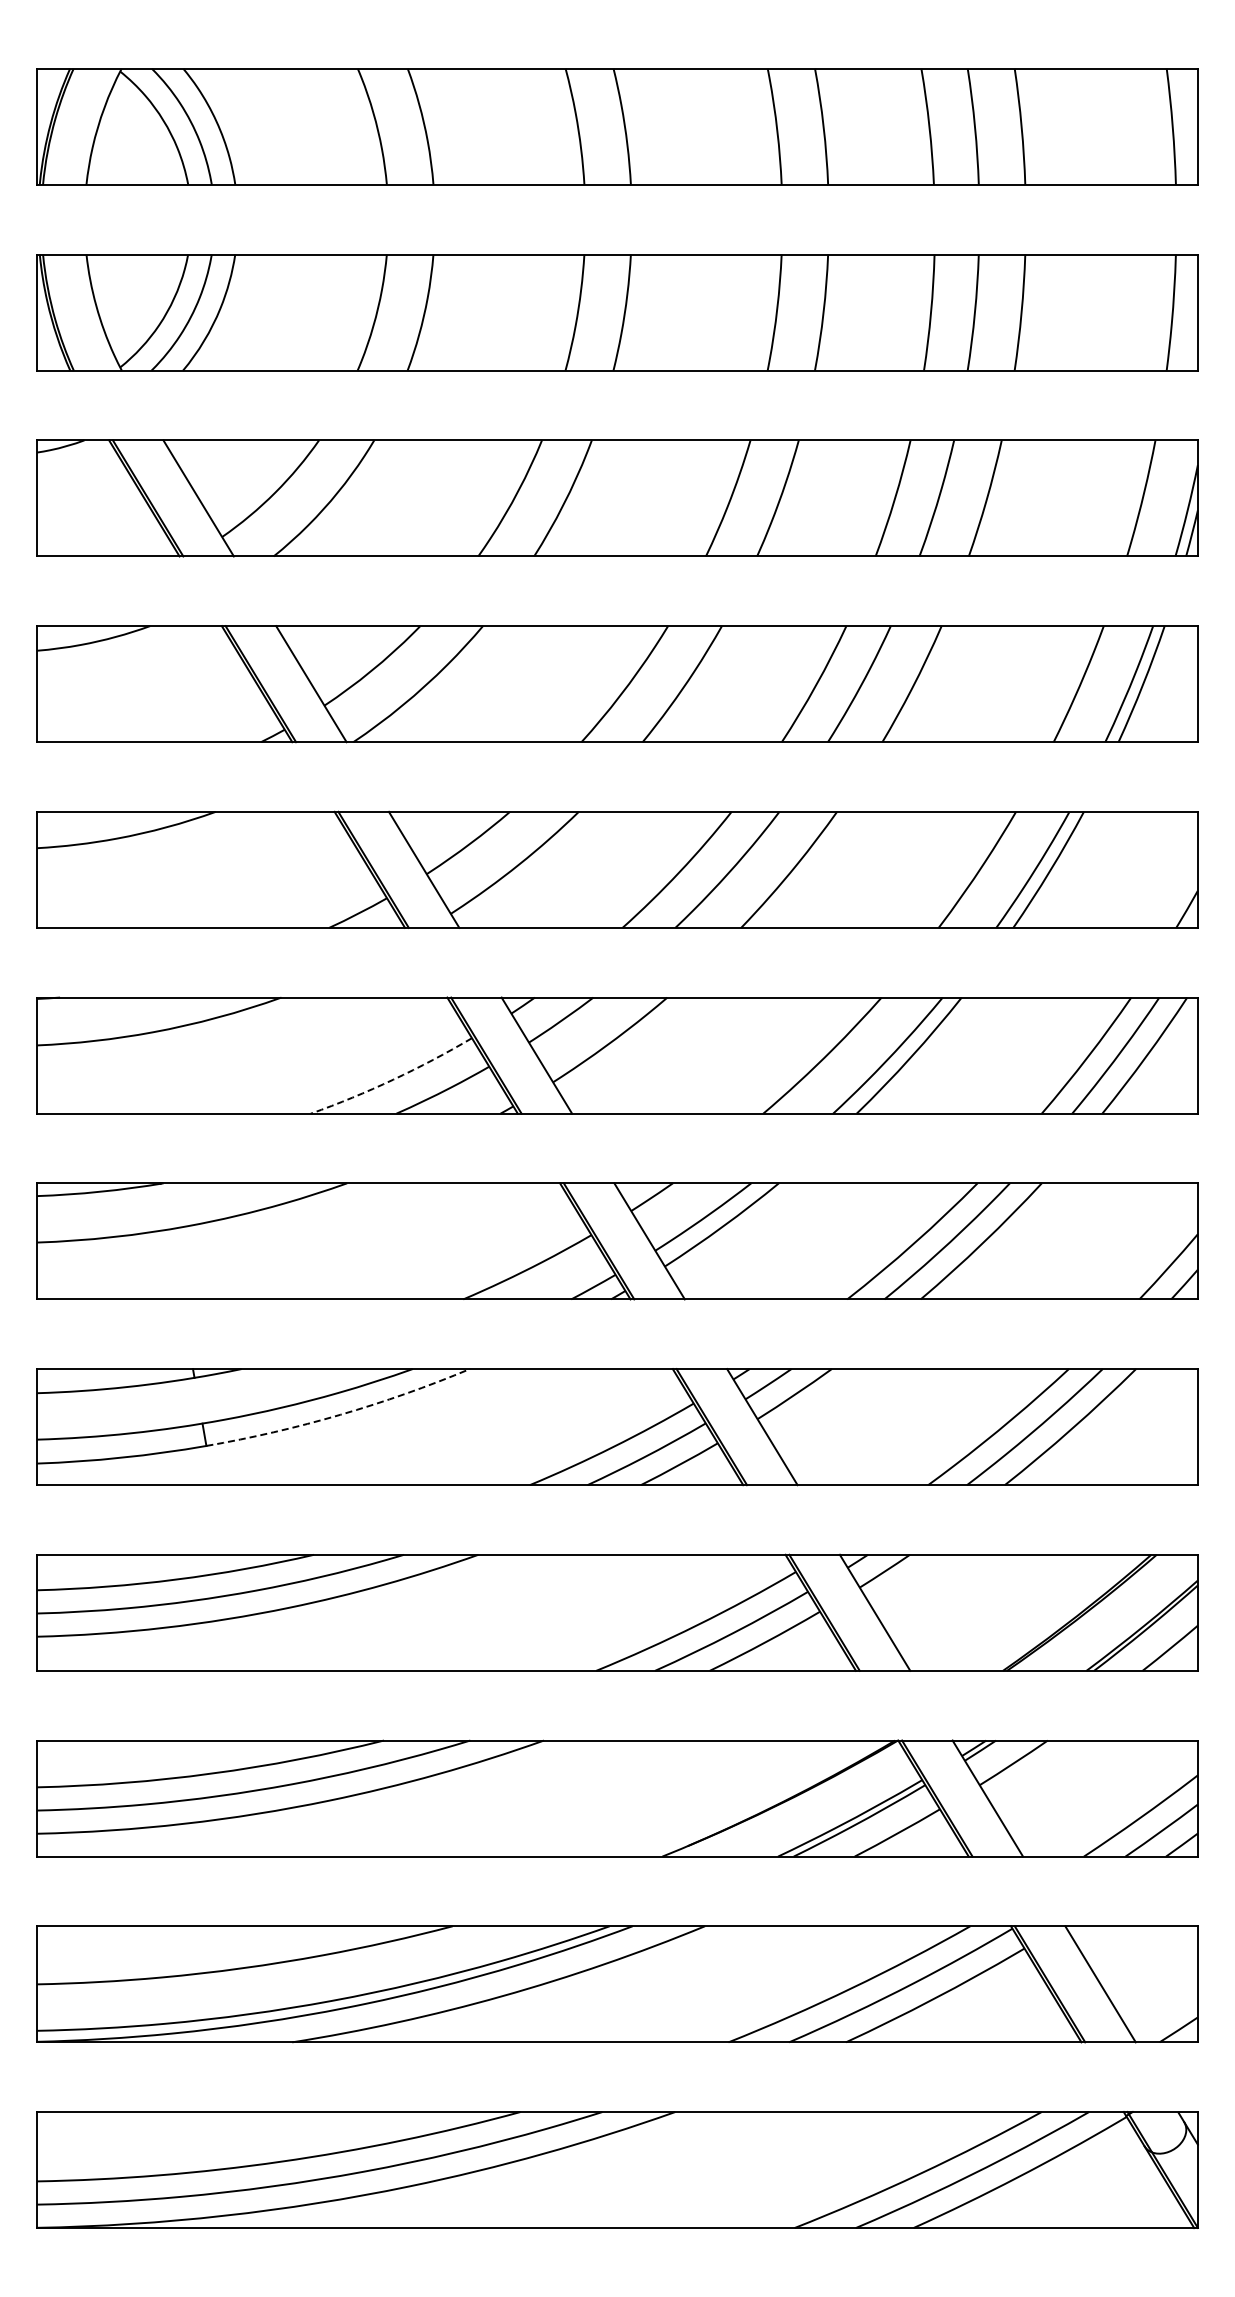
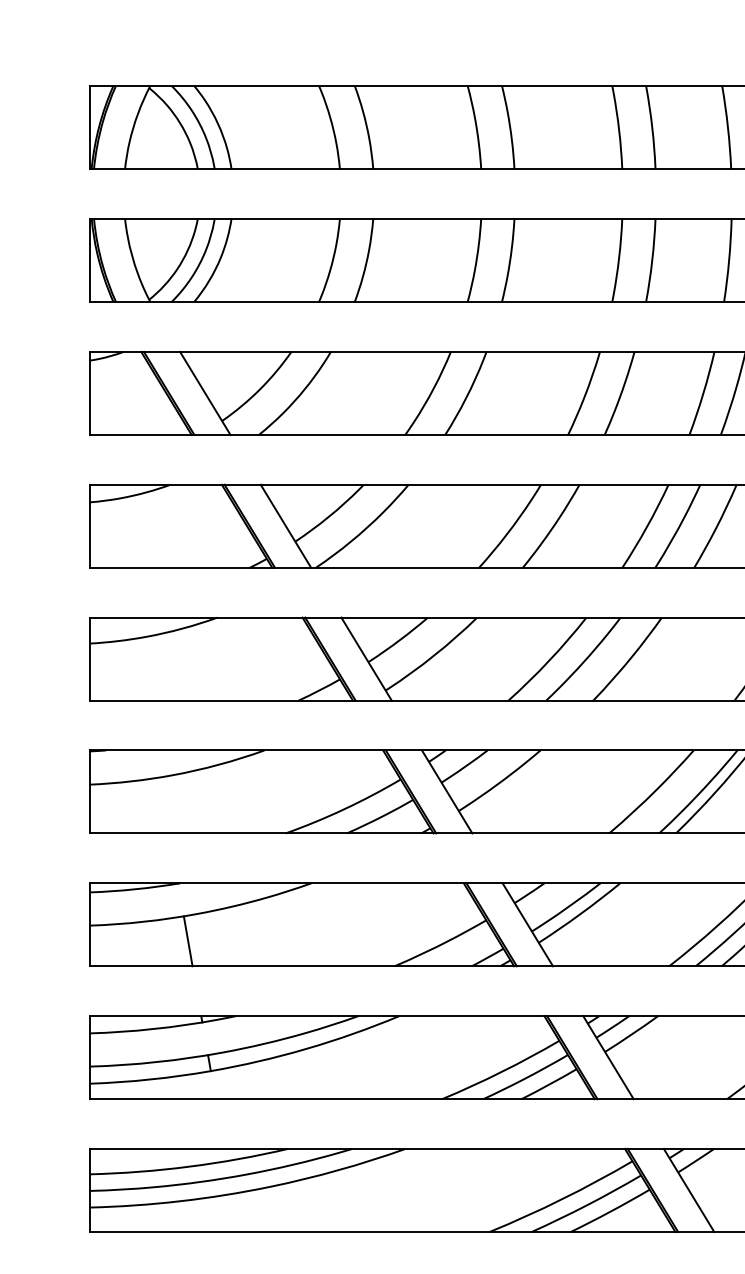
arc: (393, 1079) -> (344, 809), dashed -> solid
line: (174, 1264) -> (188, 941), added
arc: (340, 1414) -> (306, 1048), dashed -> solid

